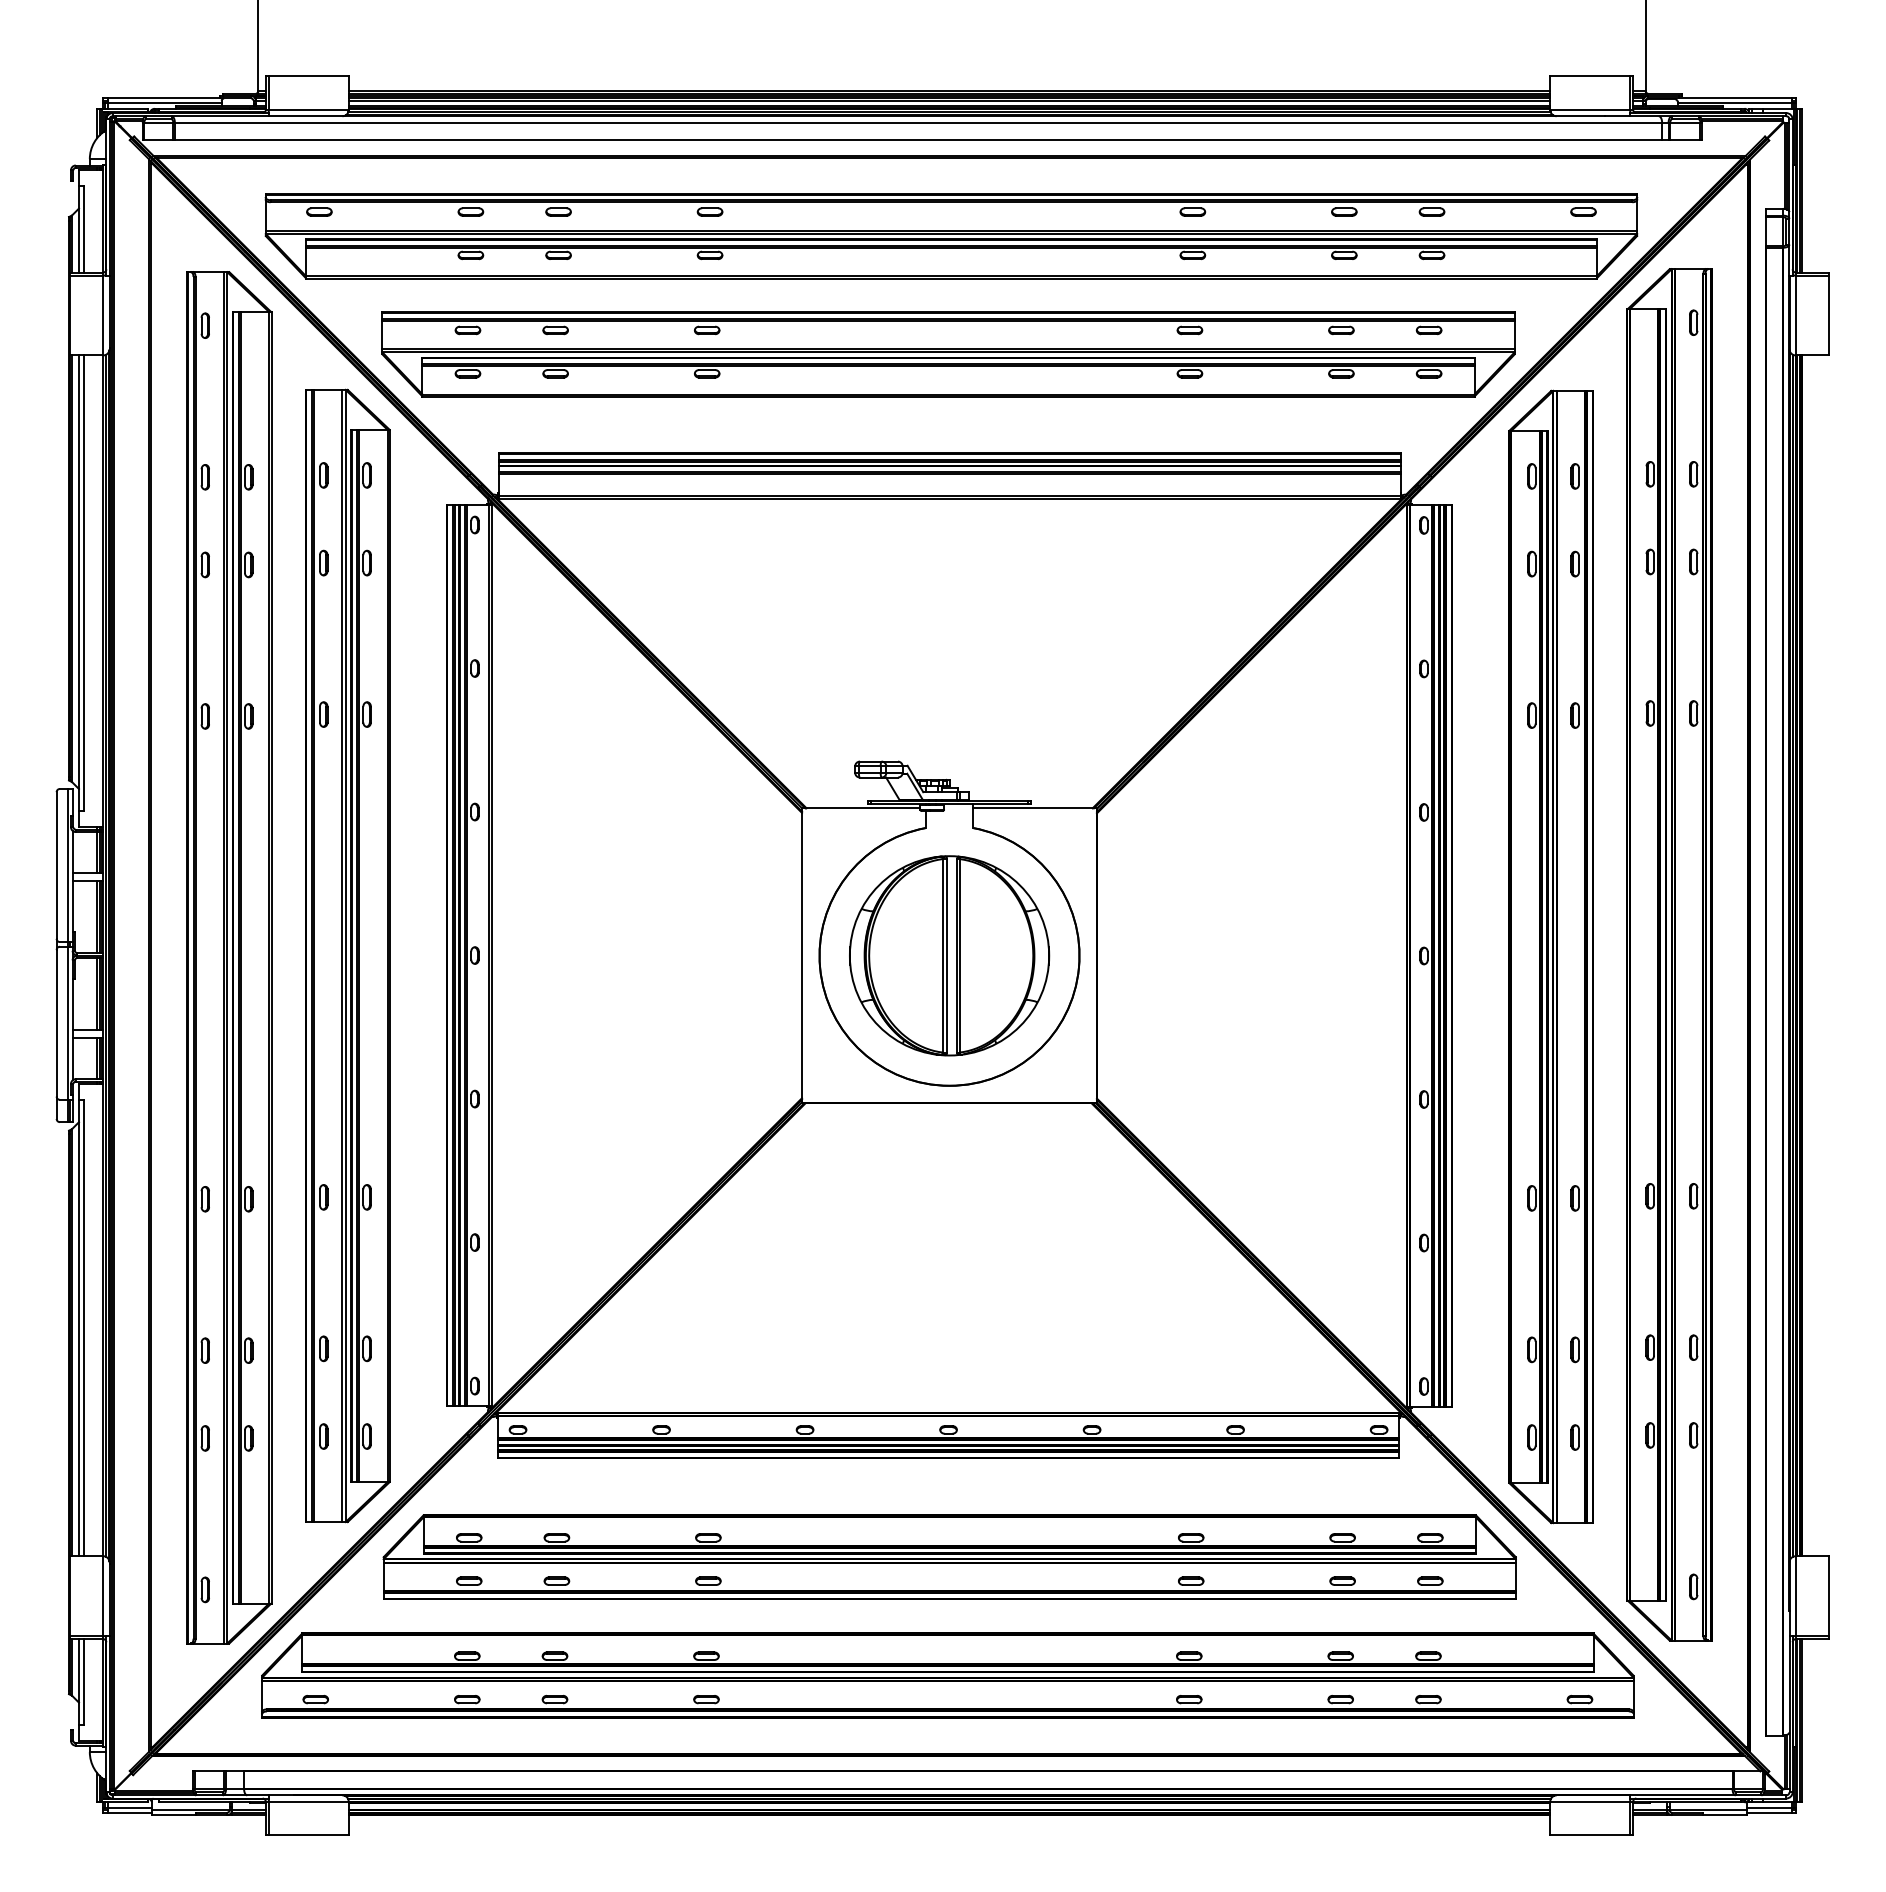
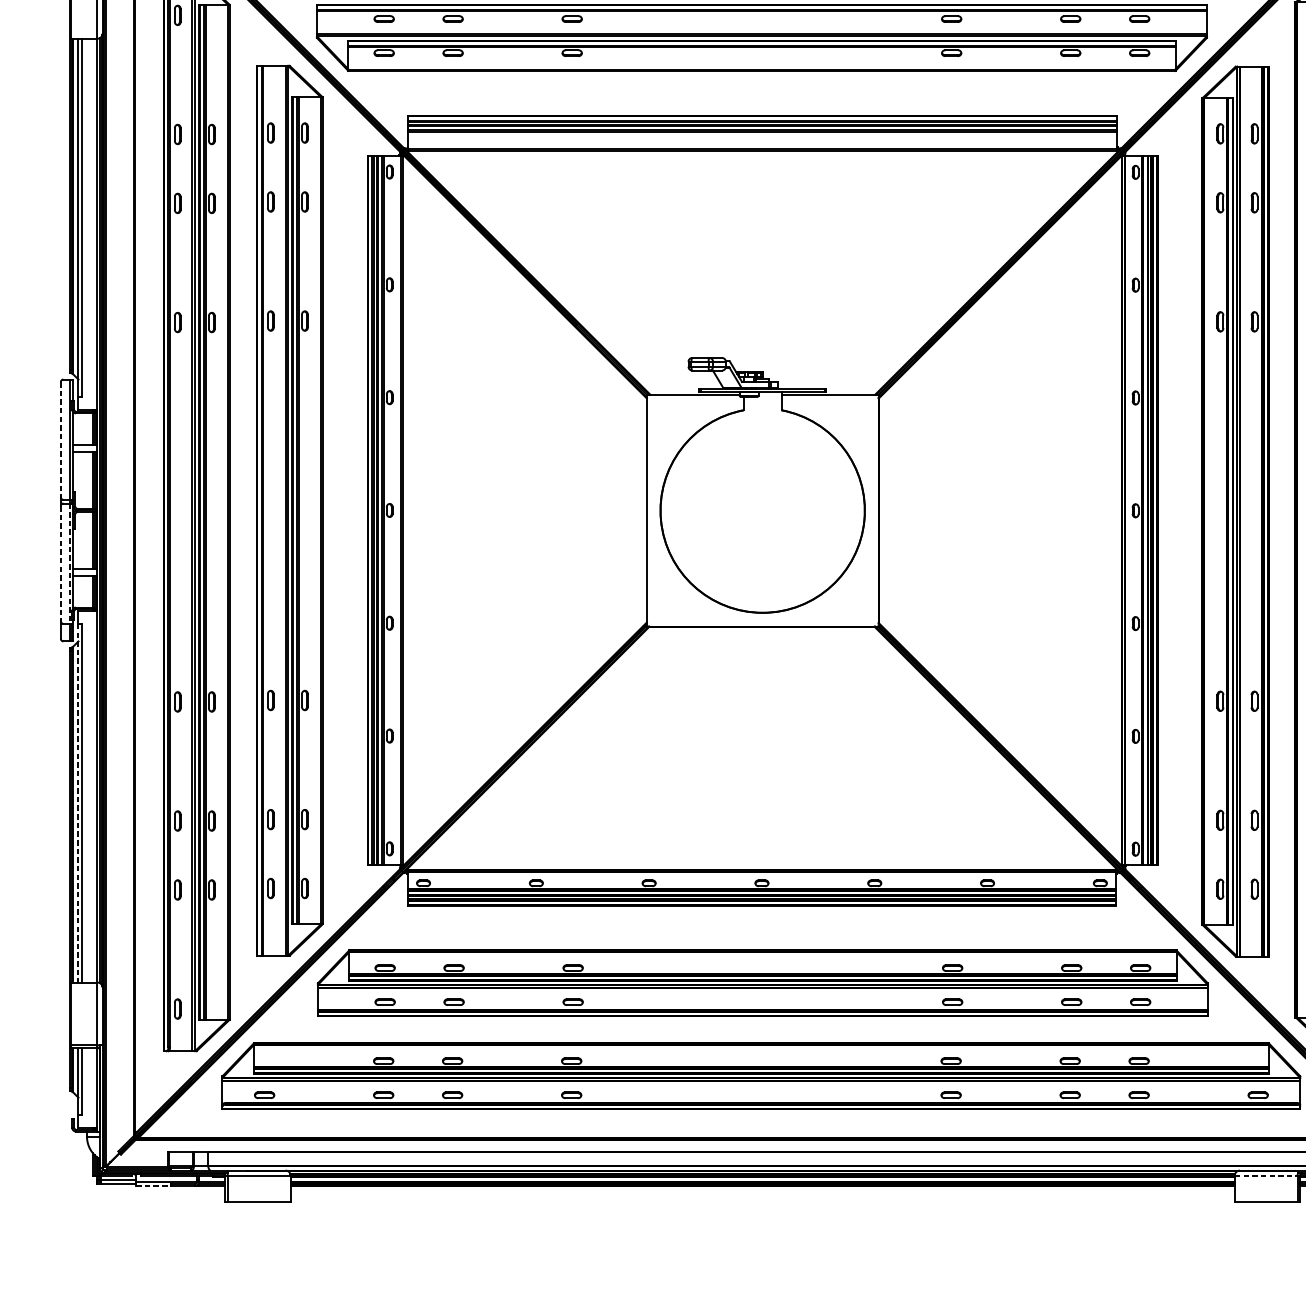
line: (56, 866) -> (60, 440), solid -> dashed
part: (949, 955) -> (762, 510), removed
line: (56, 1023) -> (60, 563), solid -> dashed
line: (67, 1023) -> (69, 563), solid -> dashed
line: (78, 1328) -> (78, 803), solid -> dashed
line: (1590, 1801) -> (1266, 1175), solid -> dashed
line: (174, 1815) -> (153, 1186), solid -> dashed

